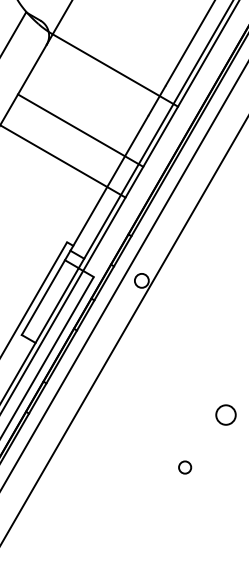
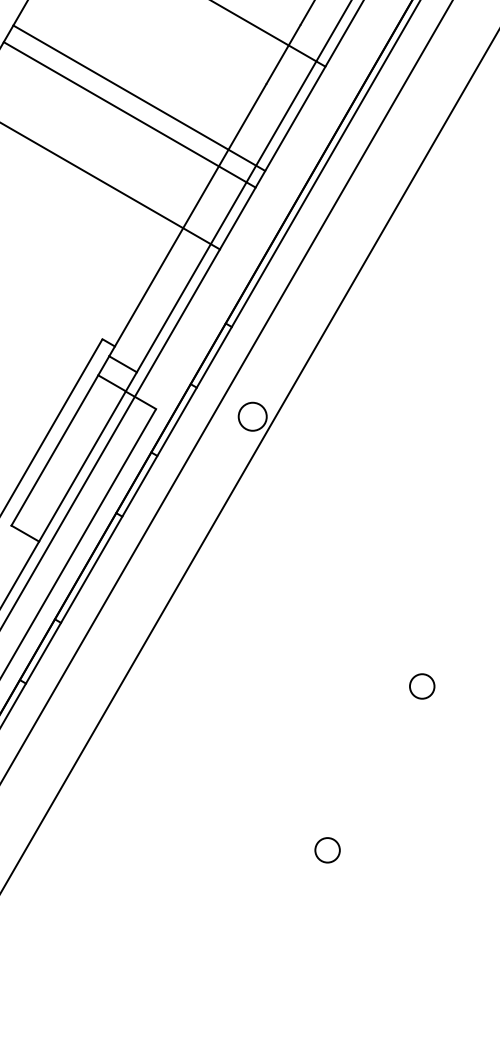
line: (85, 122) -> (139, 98), added
circle: (226, 414) -> (422, 685), size x0.62
circle: (185, 467) -> (328, 850), moved

